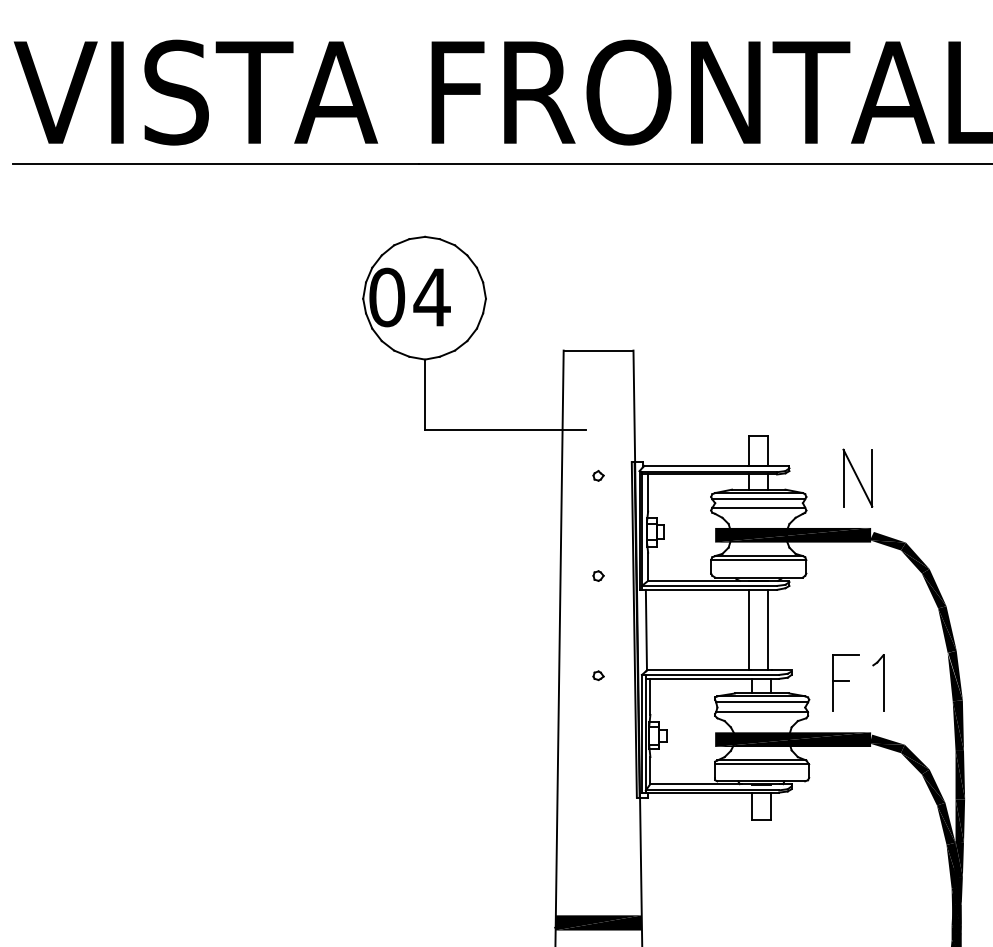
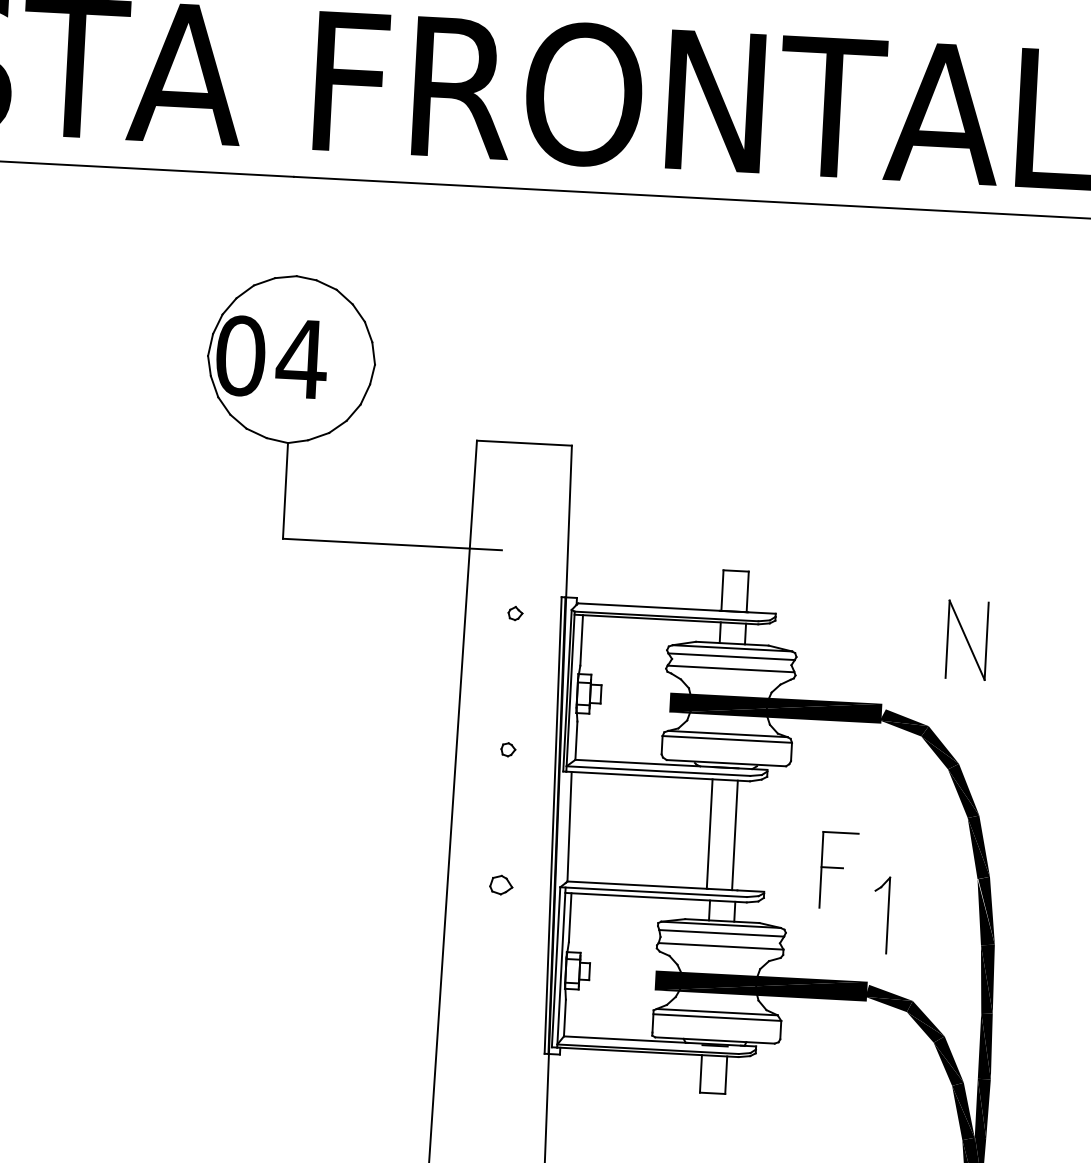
part: (857, 477) -> (966, 639), moved
part: (598, 675) -> (501, 884), size x1.6
part: (845, 682) -> (838, 869), moved

